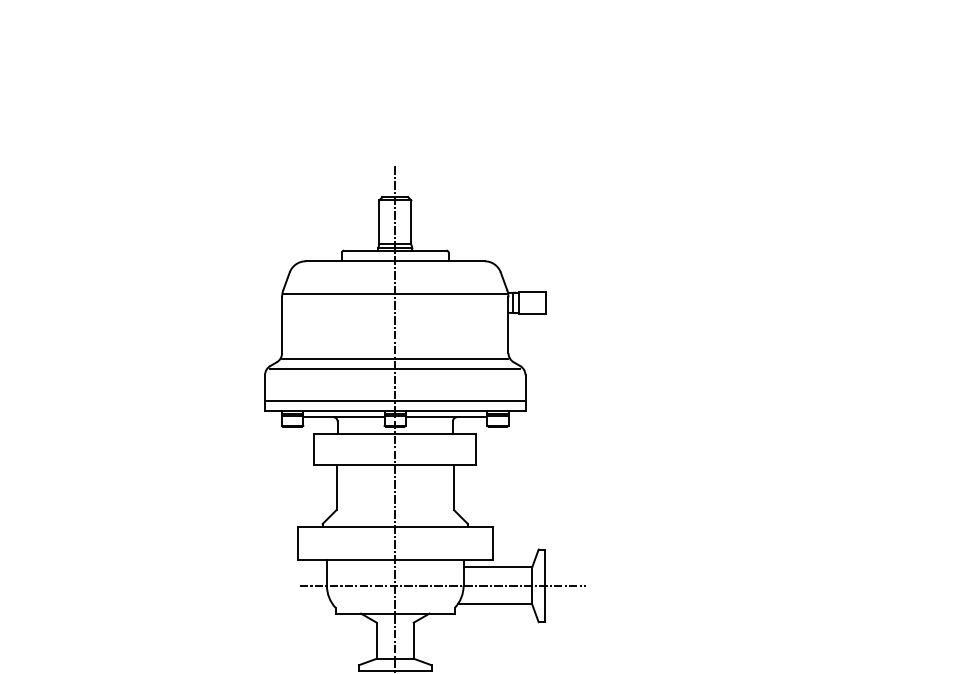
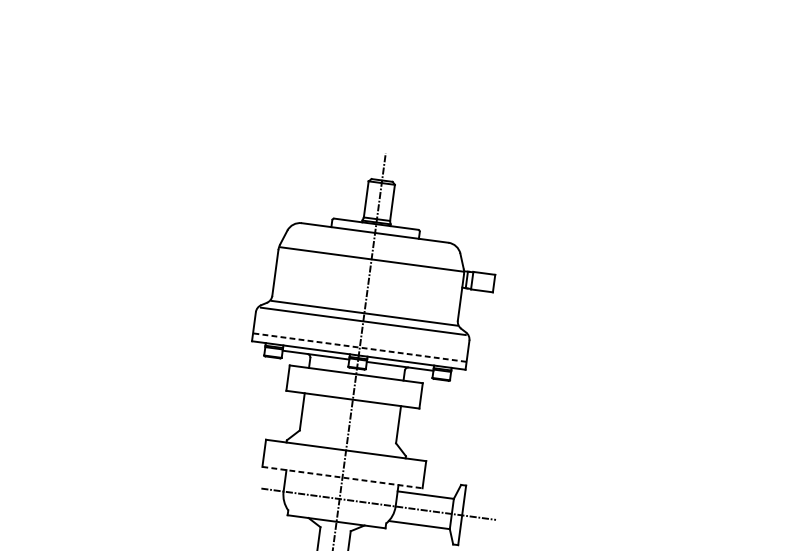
line: (394, 401) -> (359, 347), solid -> dashed
line: (395, 559) -> (342, 477), solid -> dashed

